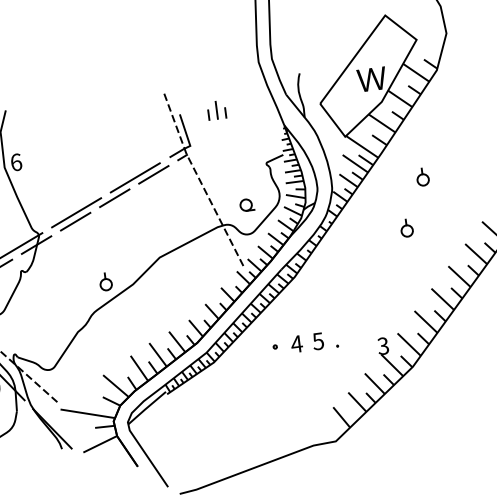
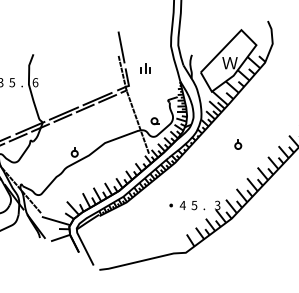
line: (167, 76) -> (121, 47), added
part: (423, 177) -> (250, 118), removed
part: (305, 343) -> (187, 205), moved

